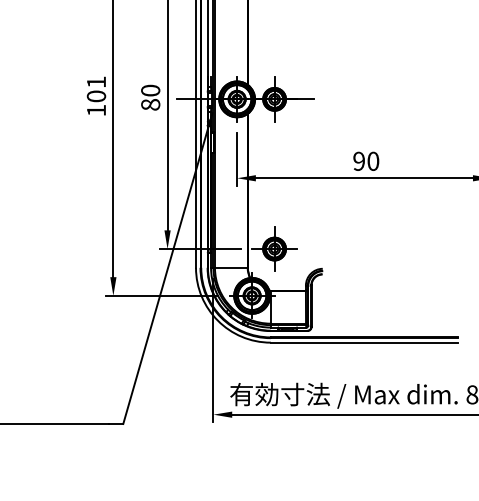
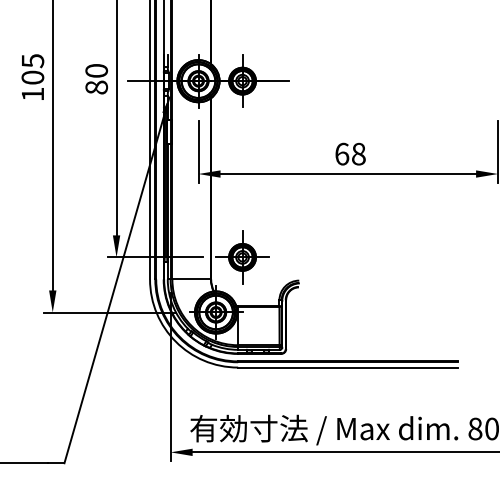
text: (96, 82) -> (32, 61), 101 -> 105
text: (366, 160) -> (350, 153), 90 -> 68

